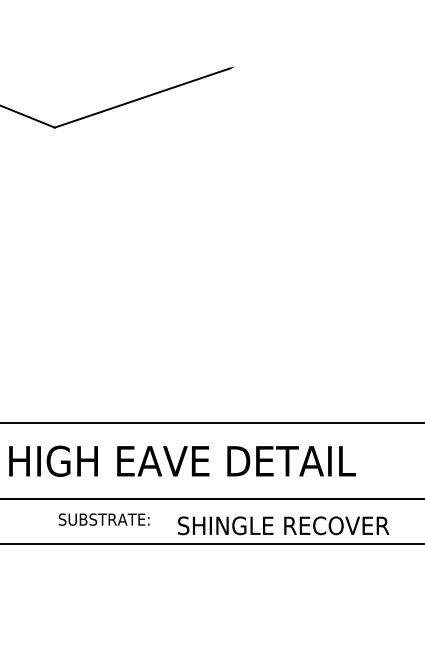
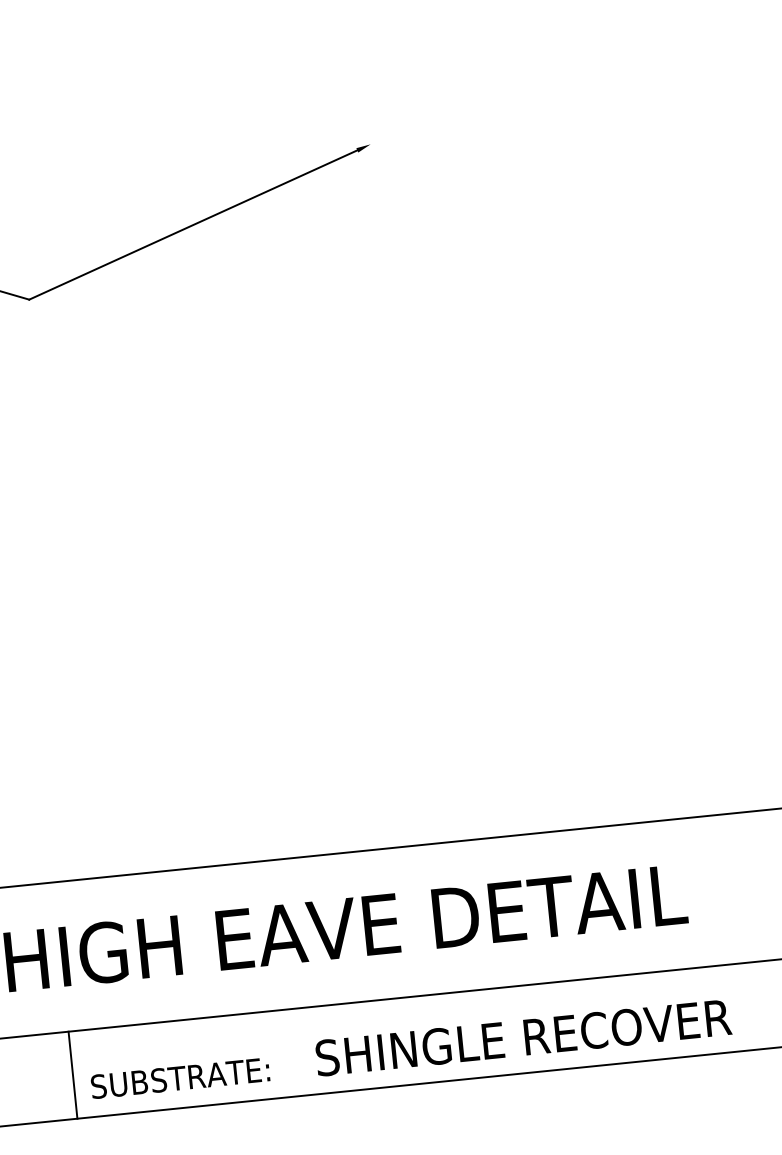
text: (103, 519) -> (178, 1078), moved
line: (37, 521) -> (73, 1074), added
text: (283, 525) -> (523, 1037), moved

